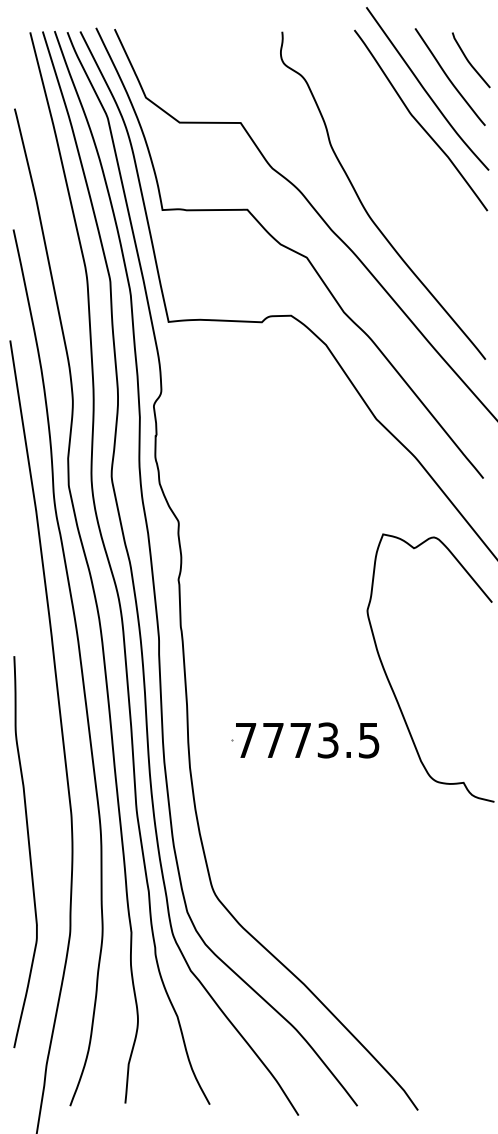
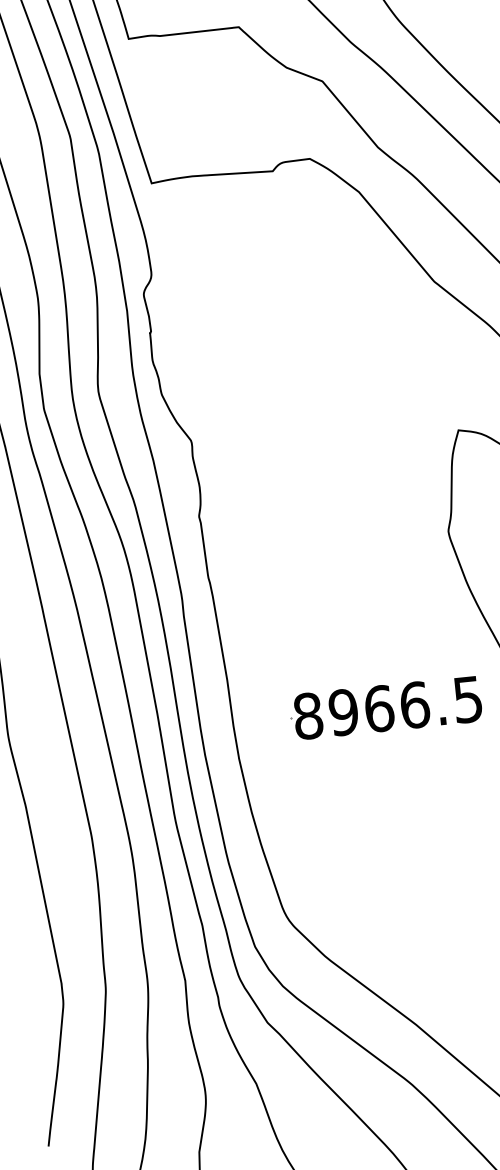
text: (287, 740) -> (362, 710), 7773.5 -> 8966.5

